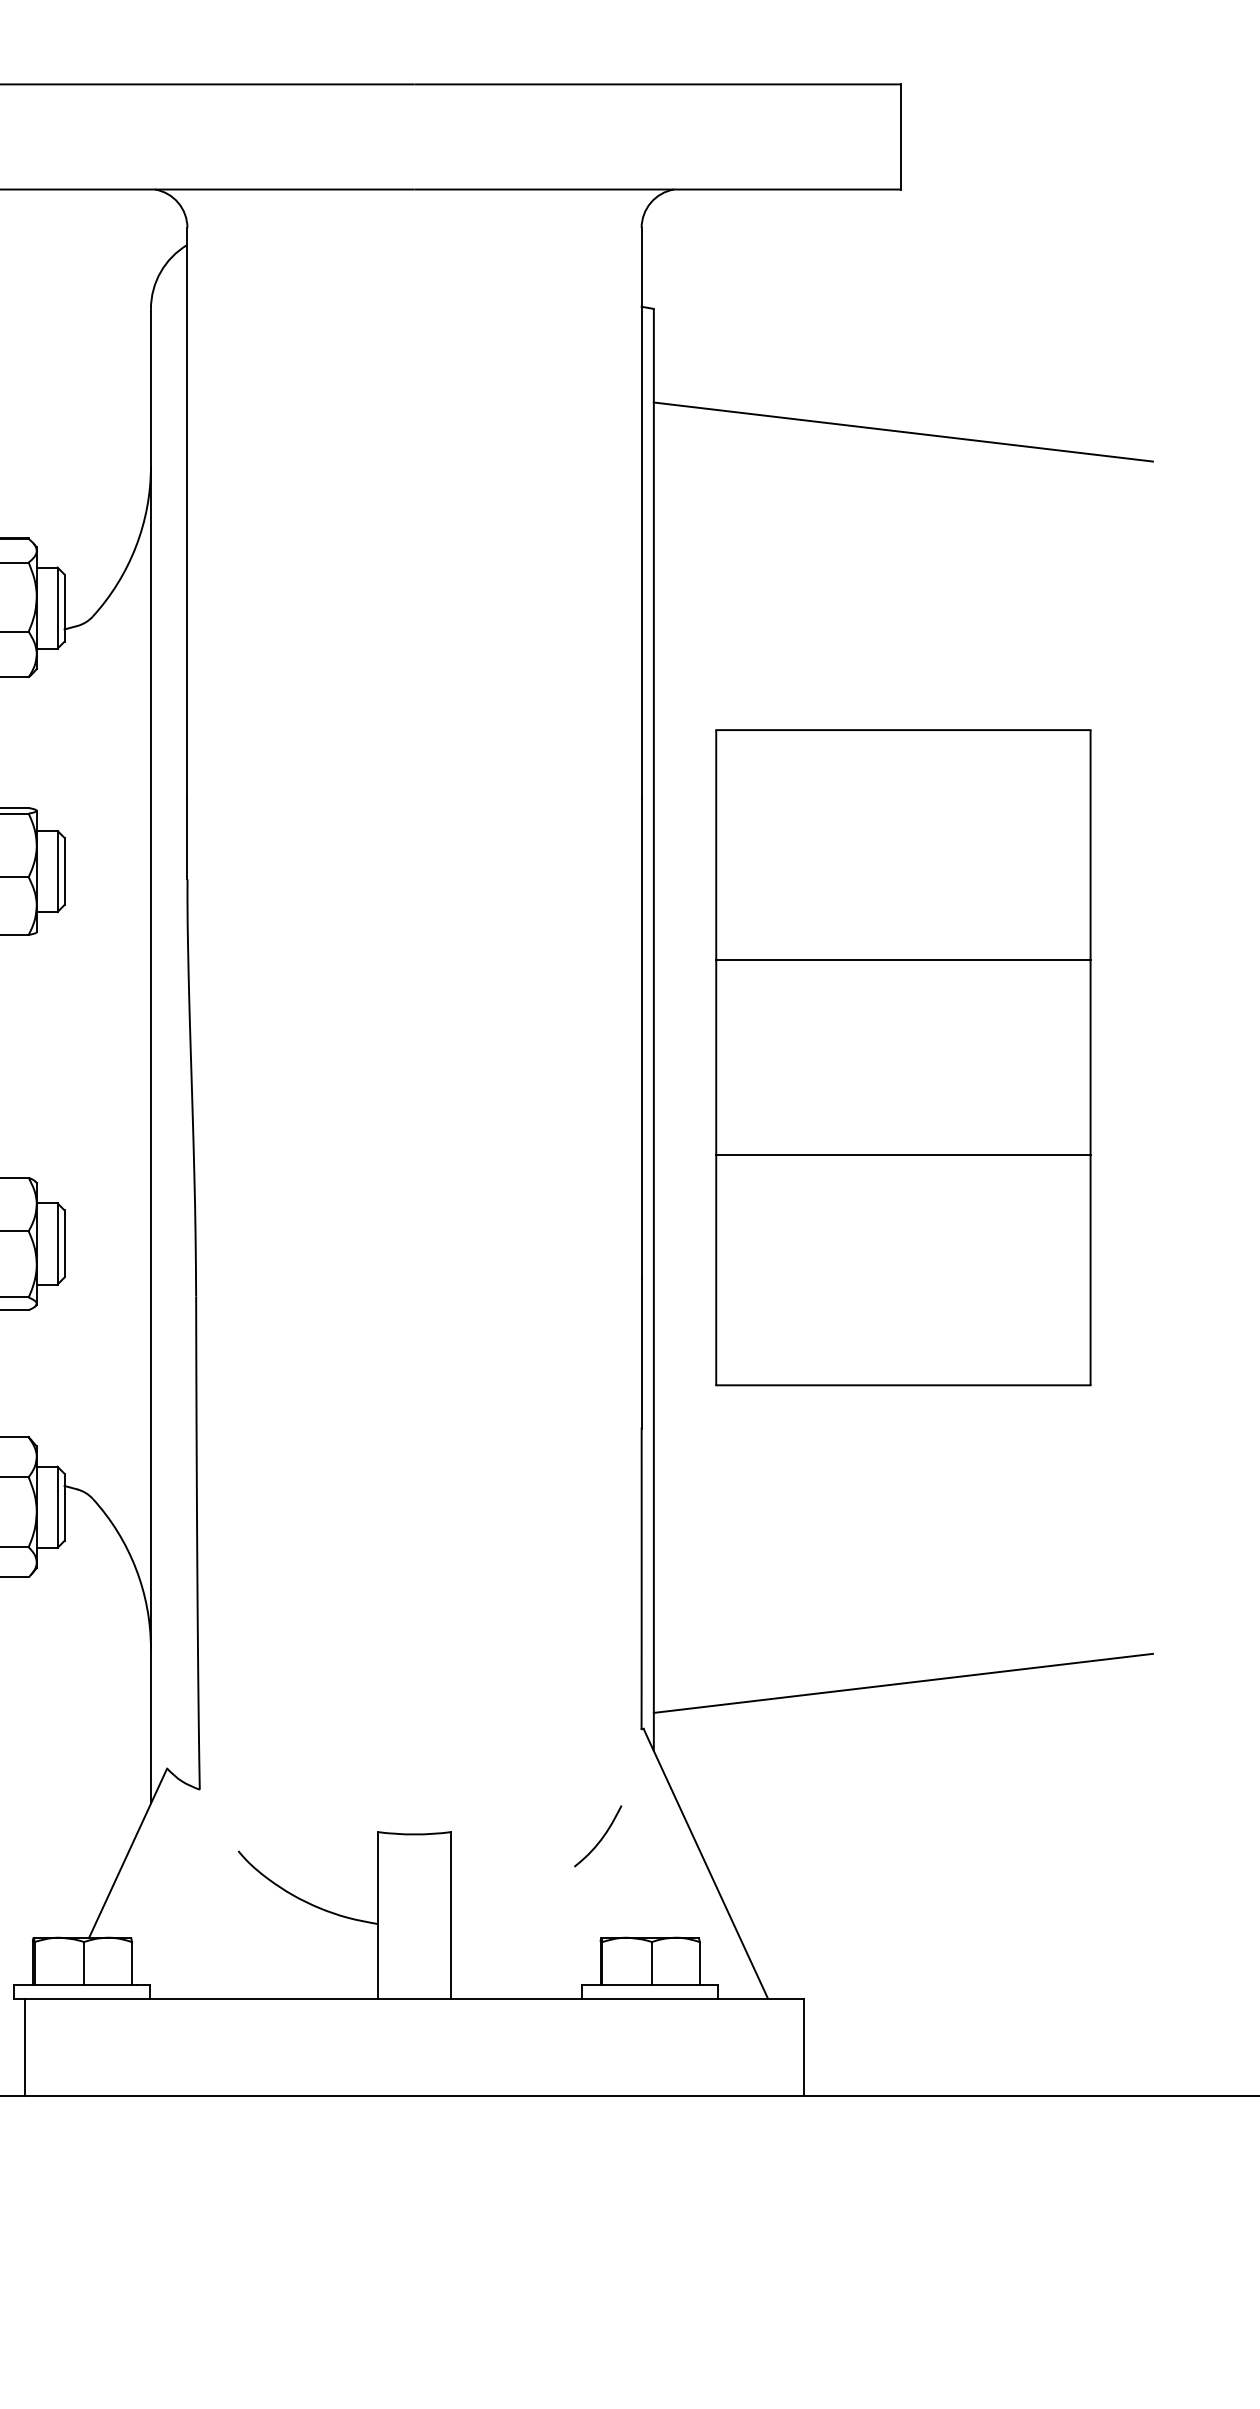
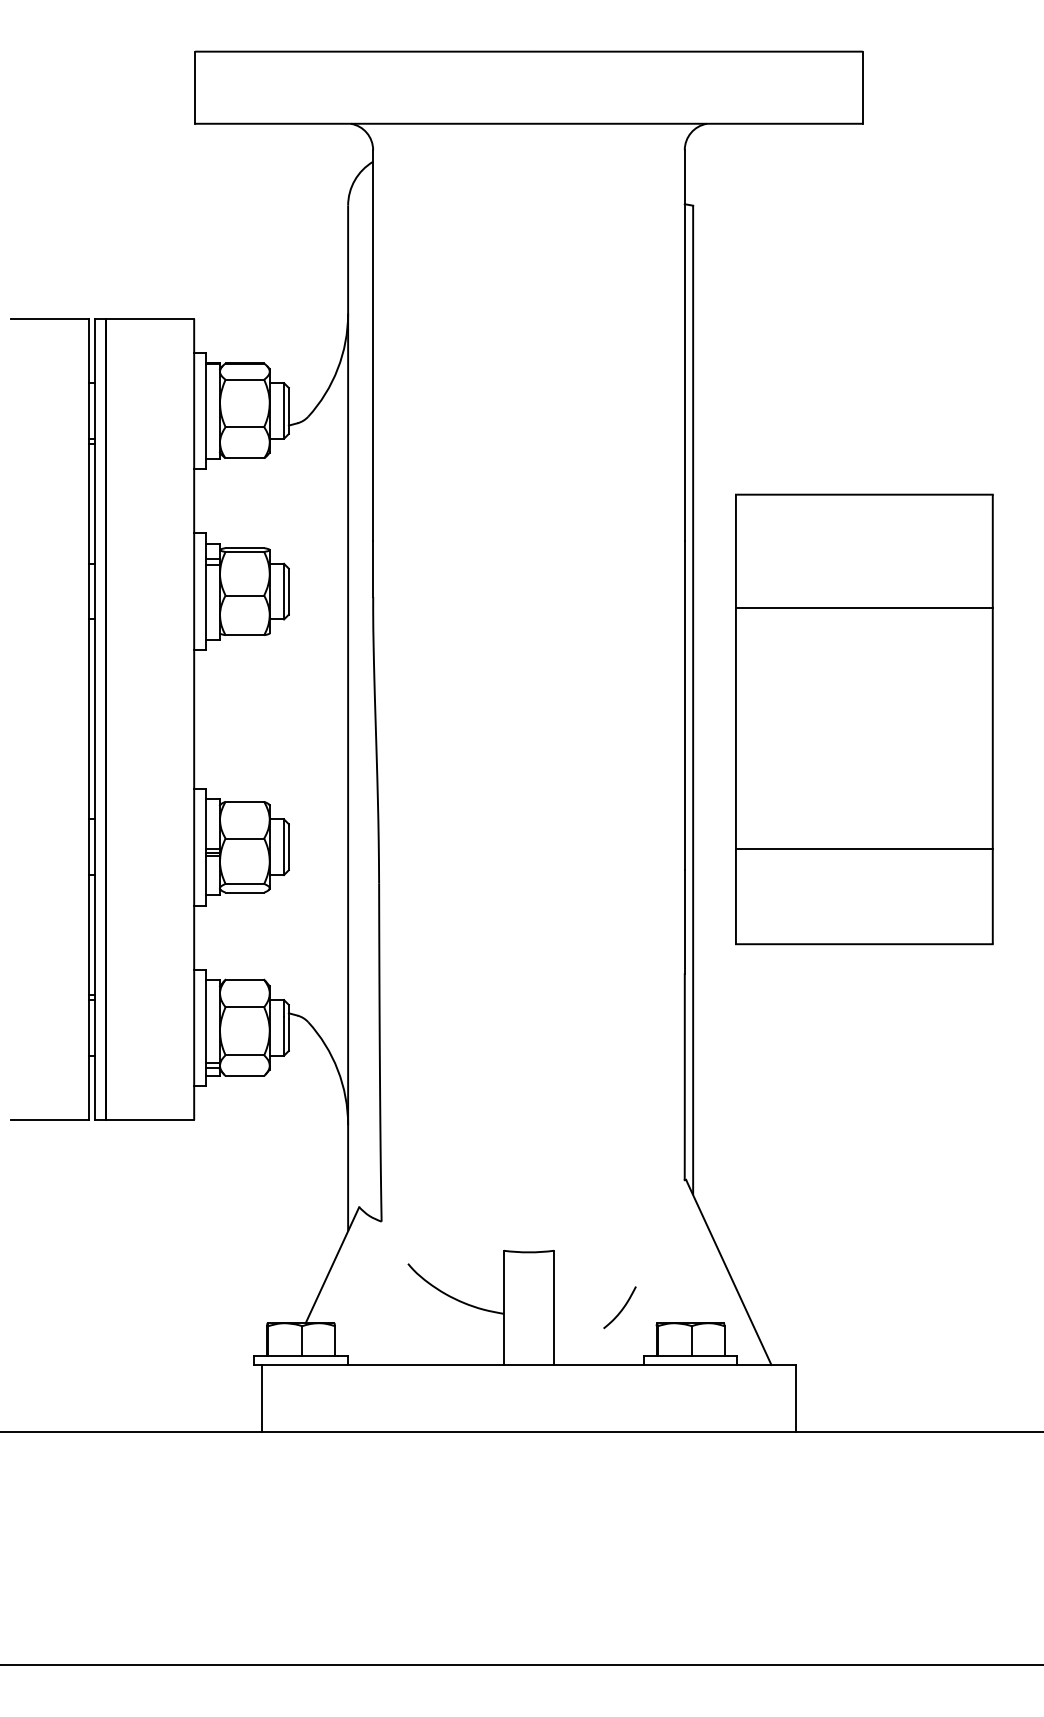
line: (903, 431) -> (864, 289), removed
line: (902, 960) -> (863, 607), moved
line: (902, 1155) -> (863, 849), moved
line: (903, 1683) -> (864, 1148), removed
curve: (600, 1839) -> (621, 1309), moved

